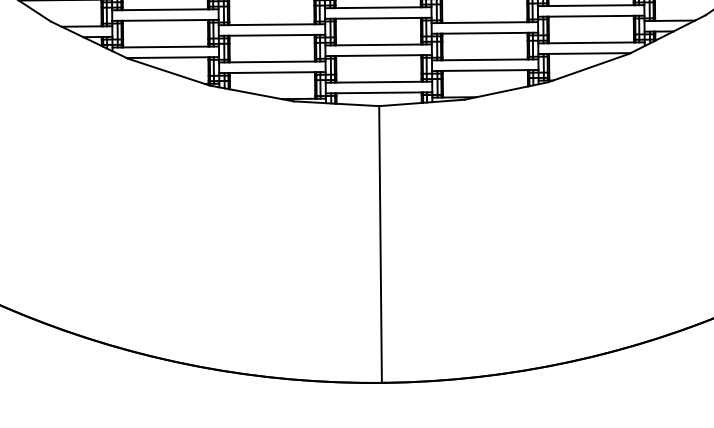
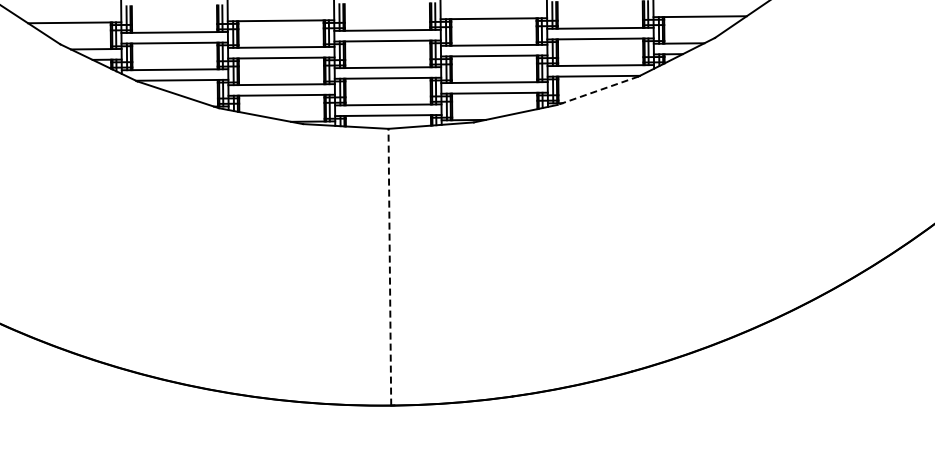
line: (589, 67) -> (598, 90), solid -> dashed
line: (380, 243) -> (389, 266), solid -> dashed

